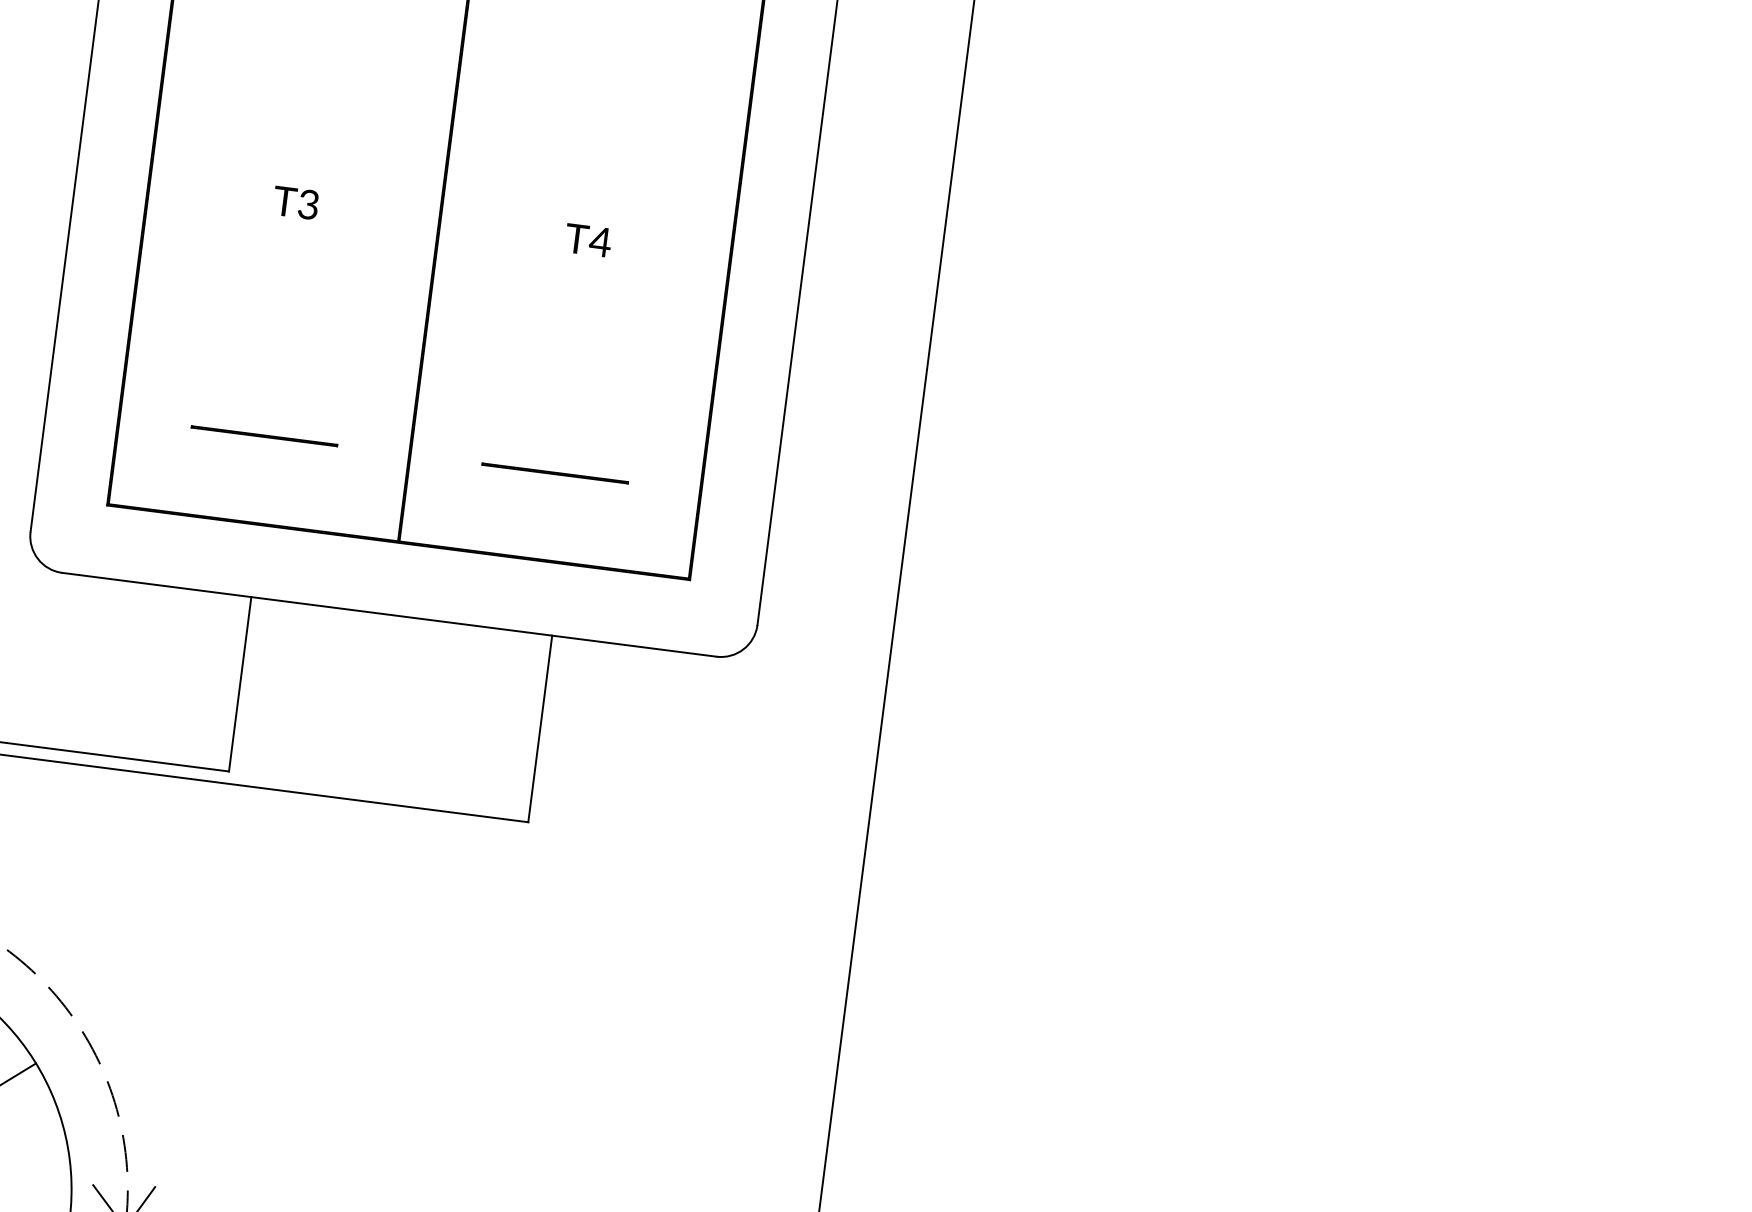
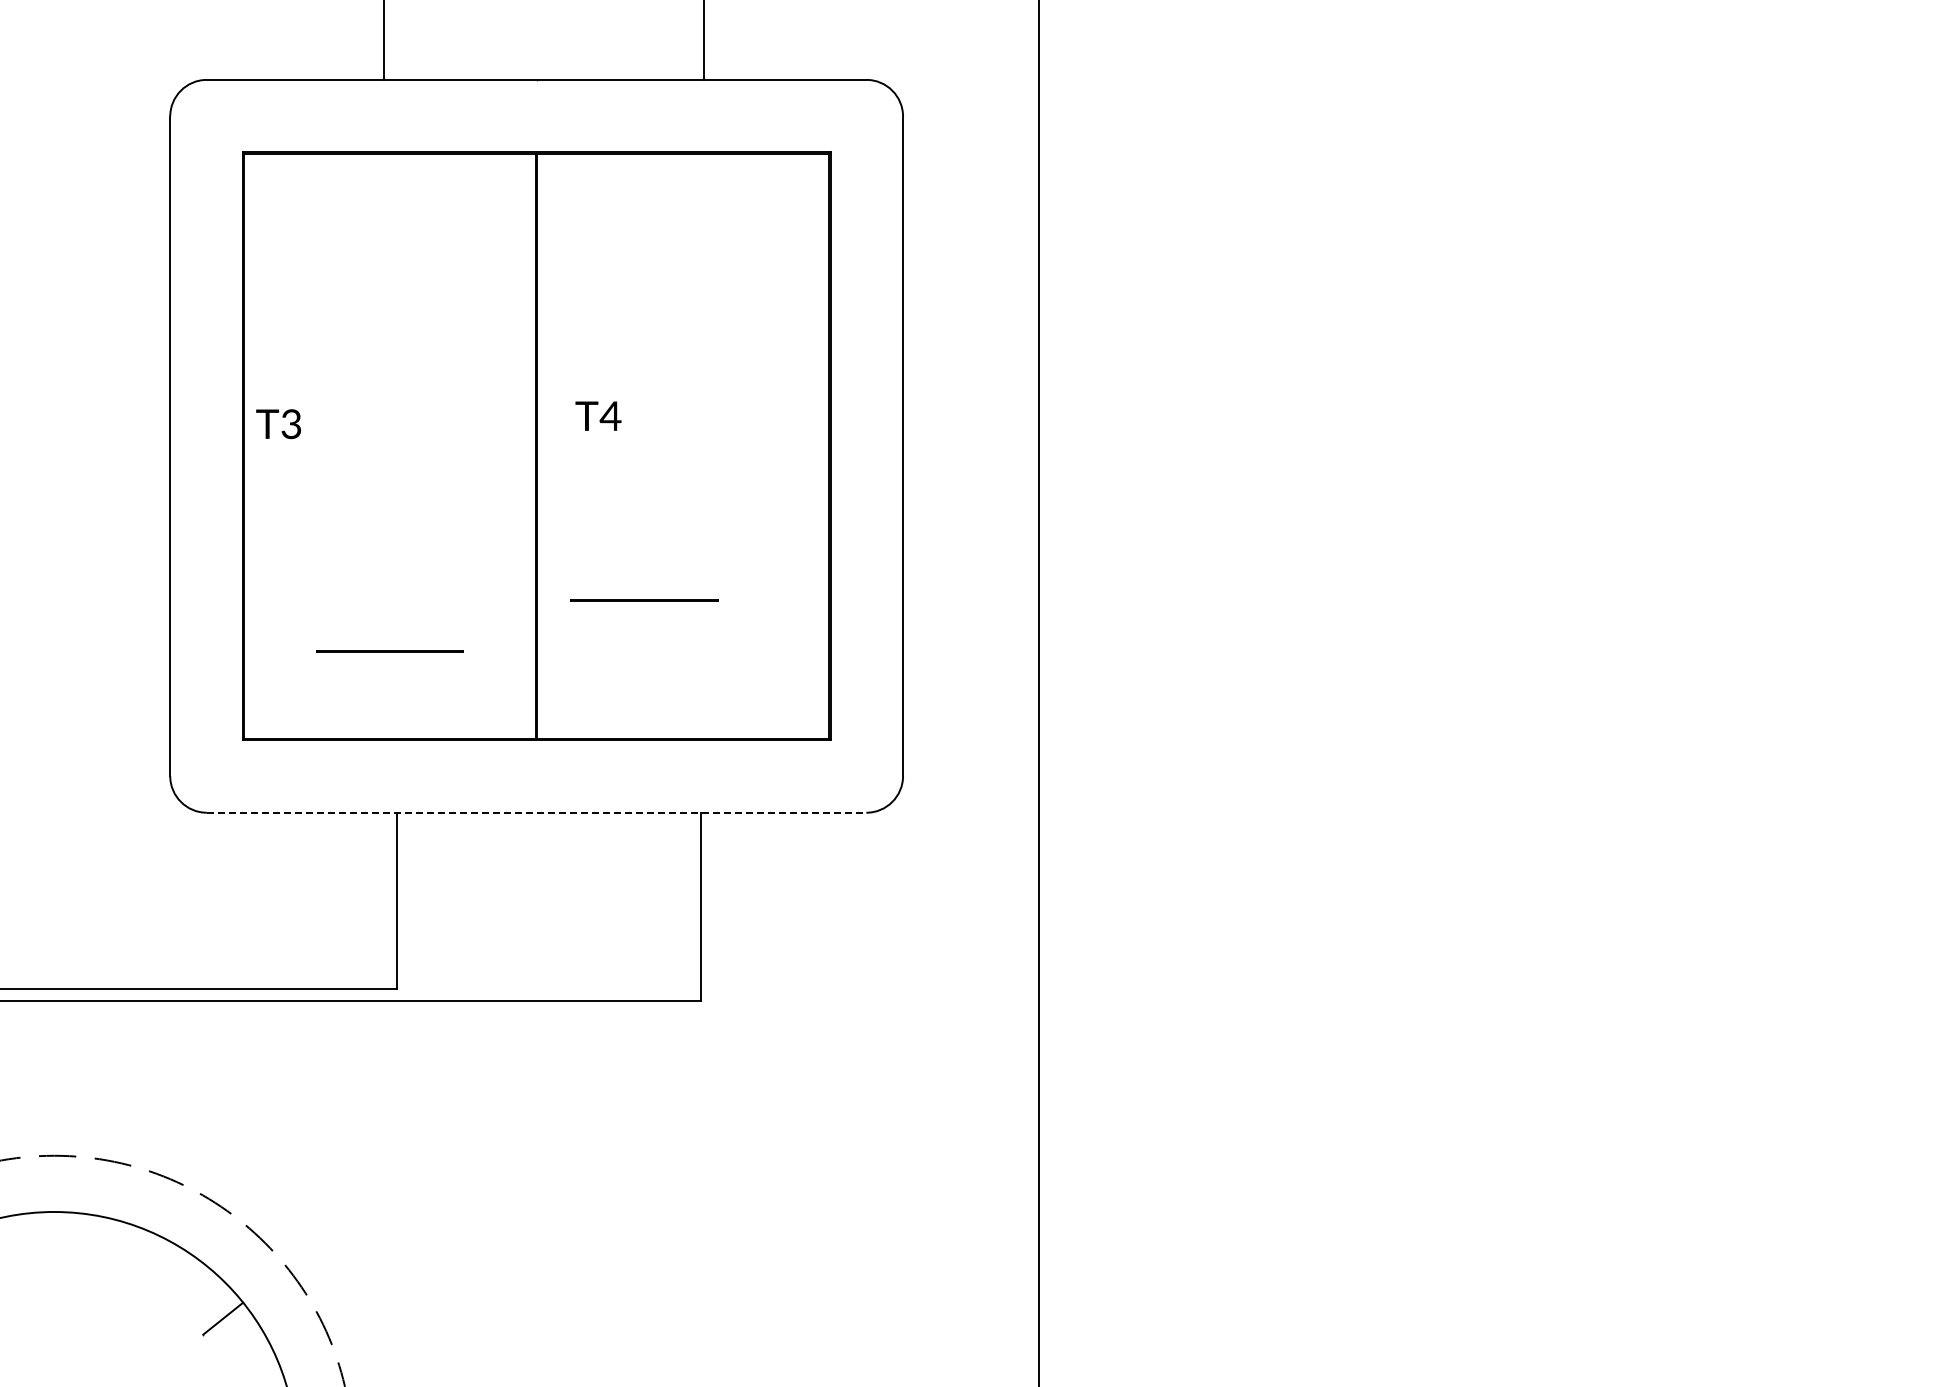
text: (295, 203) -> (278, 424), moved
text: (588, 239) -> (598, 415), moved
line: (555, 473) -> (644, 600), moved
line: (389, 614) -> (536, 812), solid -> dashed

